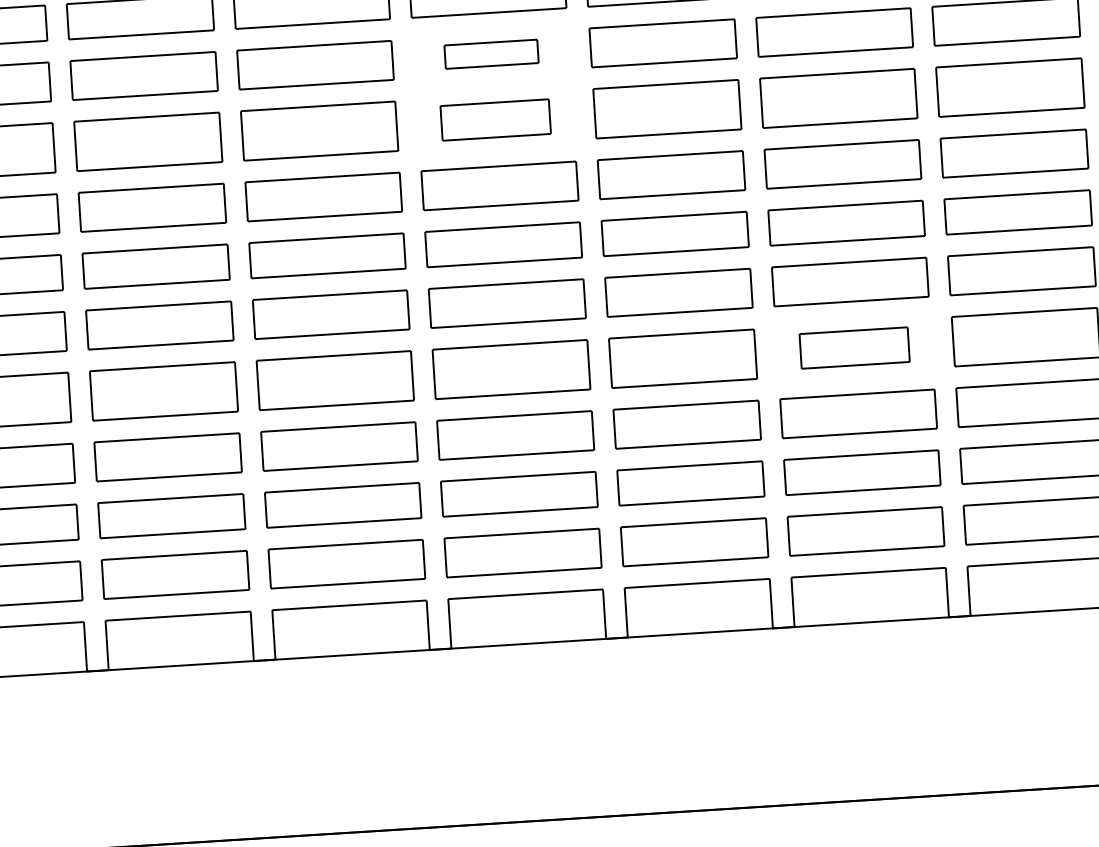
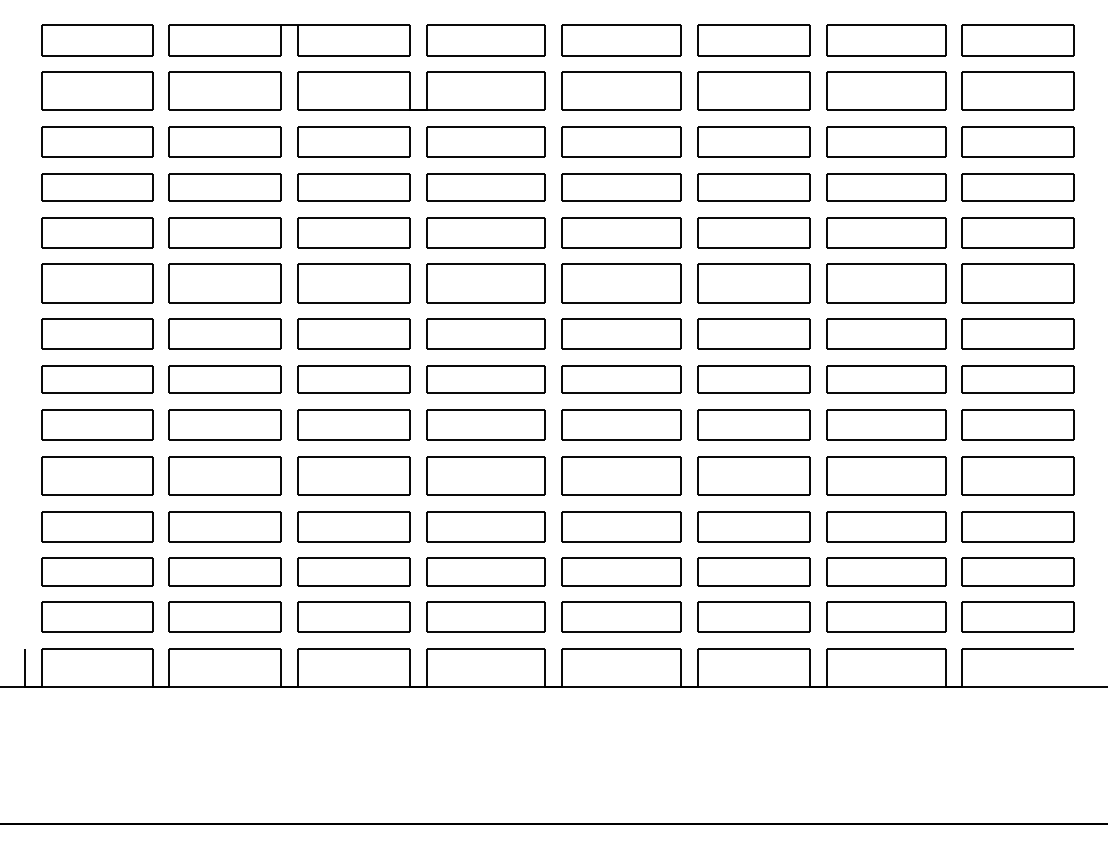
part: (491, 53) -> (621, 232), size x1.67
part: (495, 120) -> (621, 283), size x1.43
part: (855, 347) -> (886, 475), size x1.43

